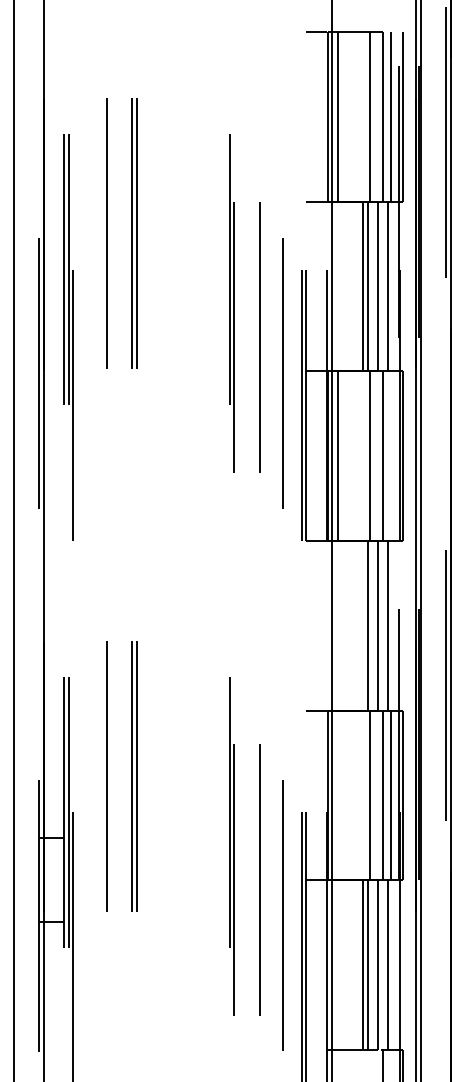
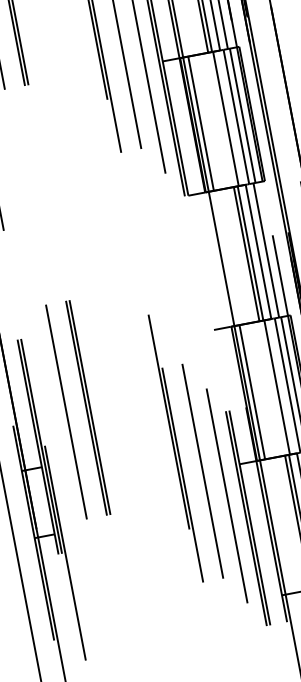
line: (390, 455) -> (242, 115), added
line: (363, 625) -> (246, 253), added
line: (338, 795) -> (252, 392), added

